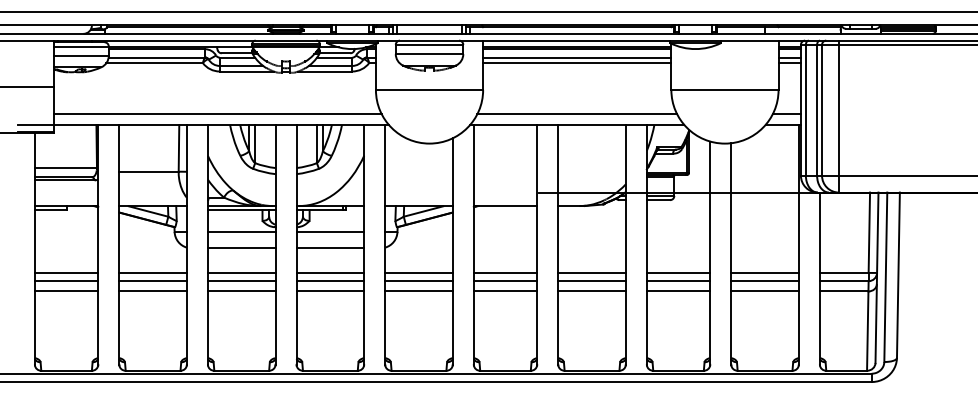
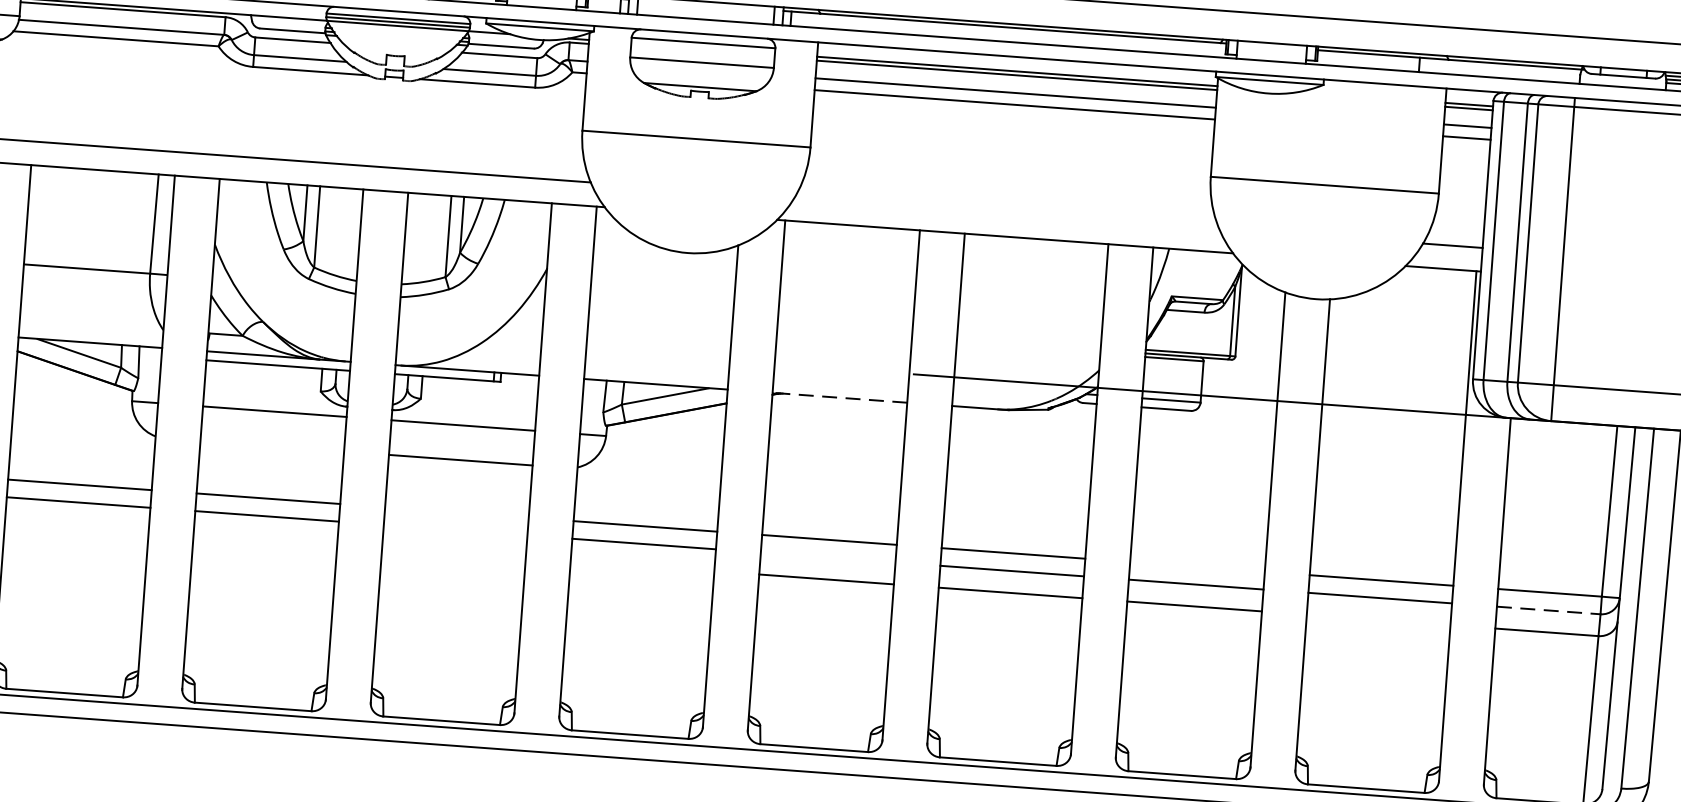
line: (577, 113) -> (1007, 212), removed
line: (505, 206) -> (839, 398), solid -> dashed
line: (241, 248) -> (271, 446), removed
line: (330, 272) -> (457, 511), removed
line: (678, 272) -> (1197, 566), removed
line: (330, 281) -> (455, 530), removed
line: (505, 281) -> (828, 558), removed
line: (844, 281) -> (1549, 611), solid -> dashed
line: (152, 291) -> (75, 524), removed
line: (241, 291) -> (265, 538), removed
line: (330, 291) -> (454, 552), removed
line: (418, 291) -> (641, 565), removed
line: (764, 291) -> (1377, 619), removed

